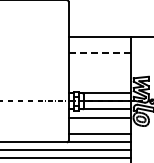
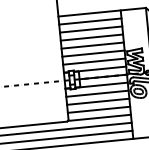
line: (99, 44) -> (89, 21), added
line: (100, 53) -> (91, 29), dashed -> solid
line: (99, 61) -> (91, 38), added
line: (99, 69) -> (92, 45), added
line: (99, 77) -> (92, 53), added
line: (99, 85) -> (93, 61), added
line: (99, 125) -> (97, 101), added

